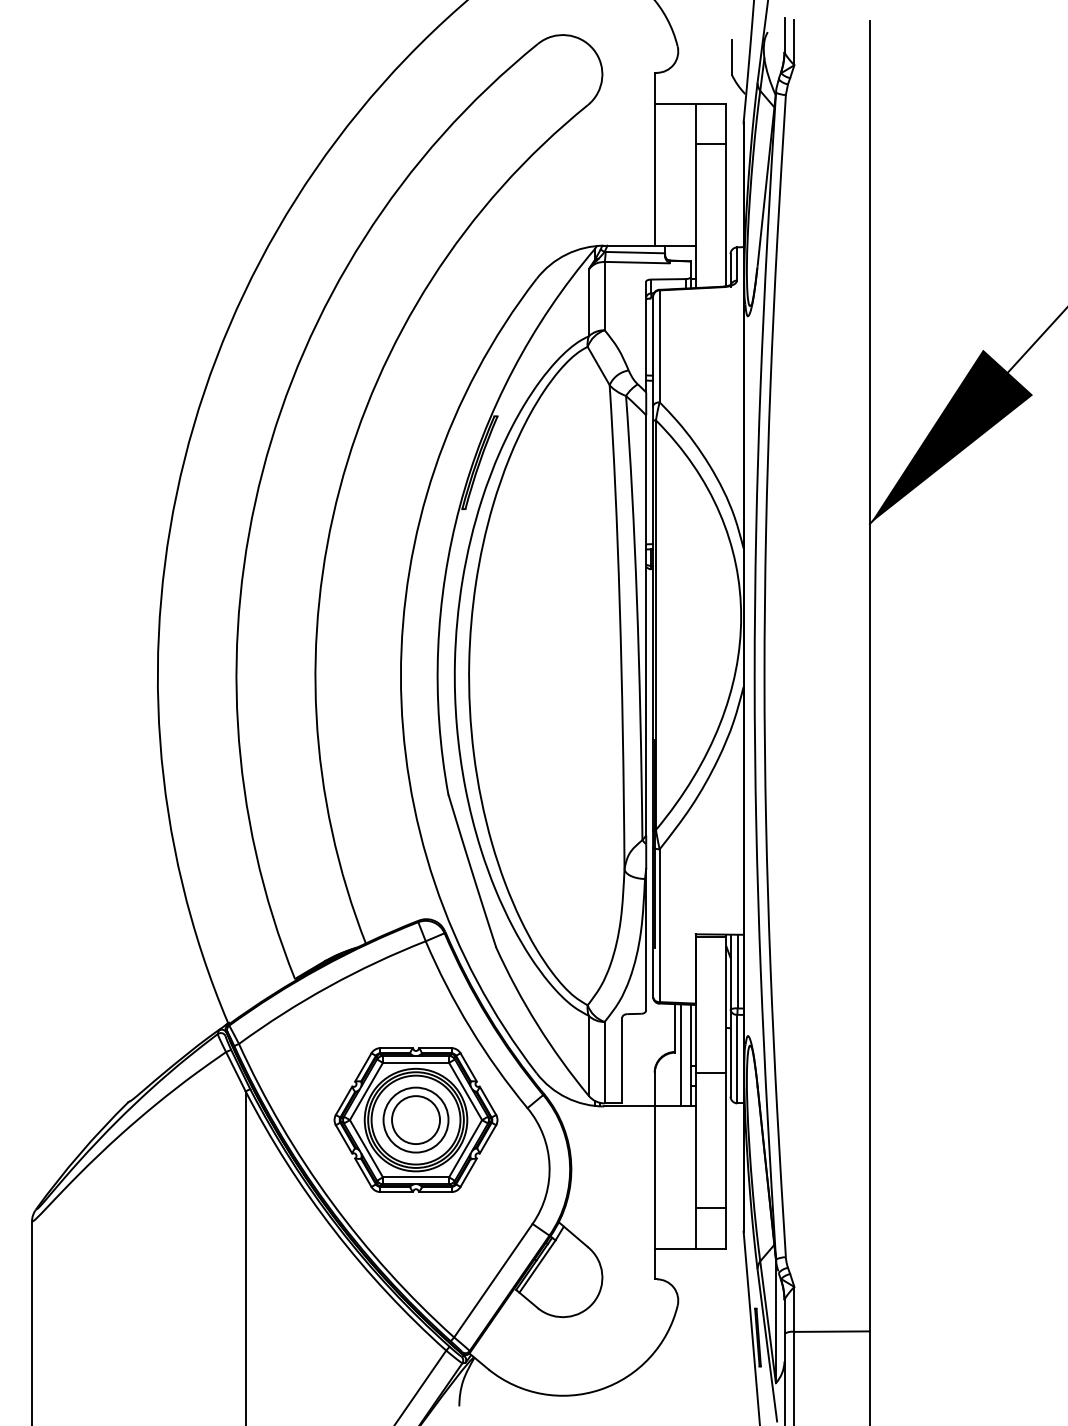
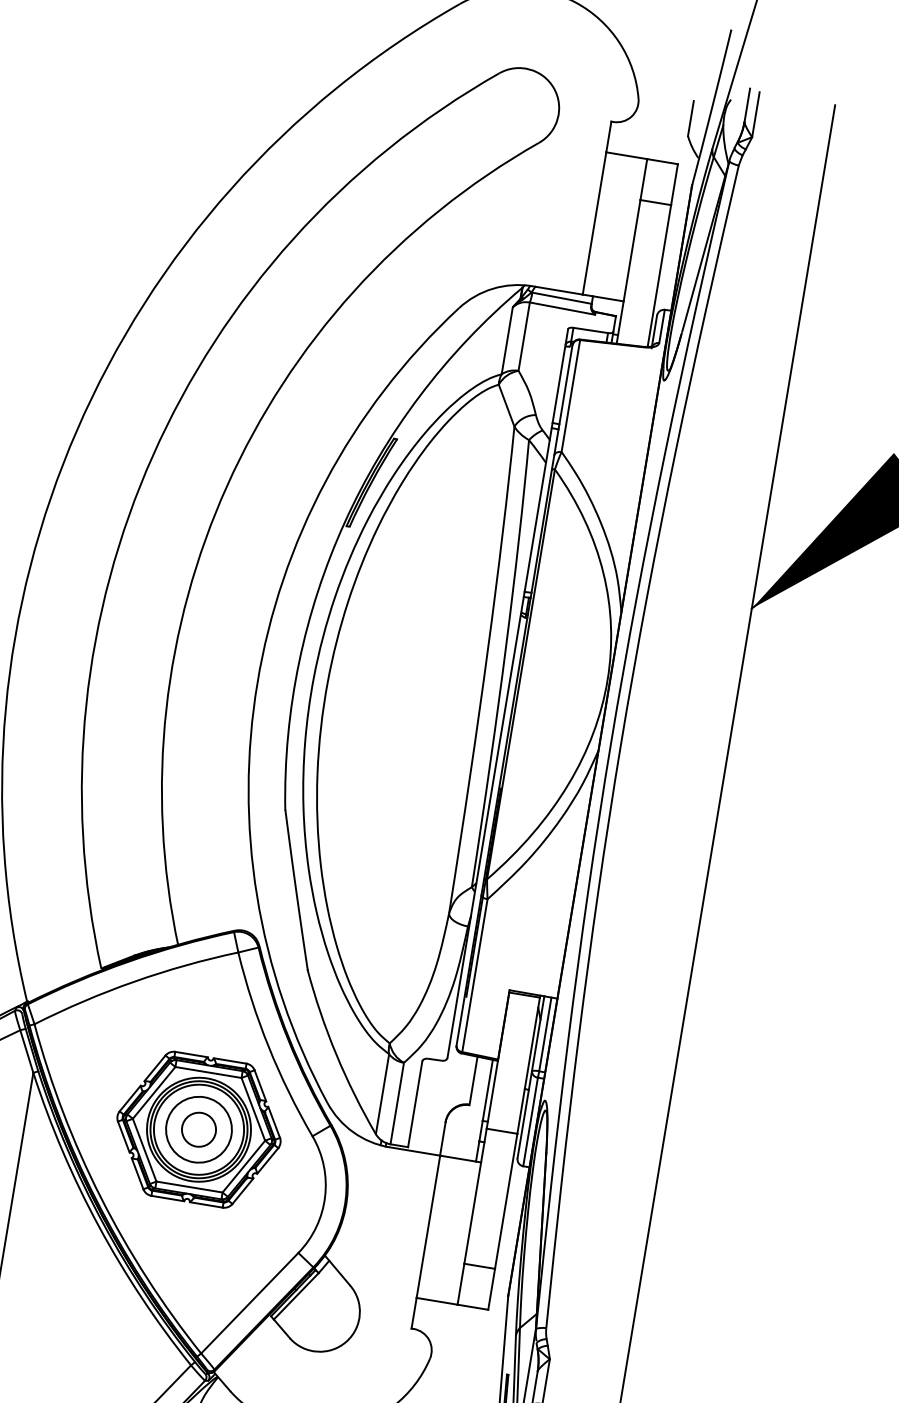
line: (680, 1055) -> (474, 1108), removed
circle: (416, 1120) -> (199, 1130), size x0.7

